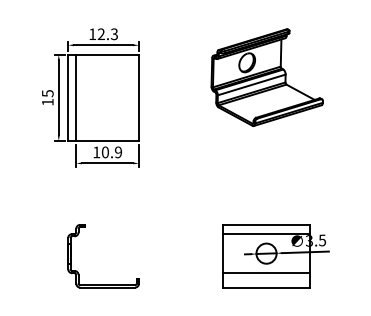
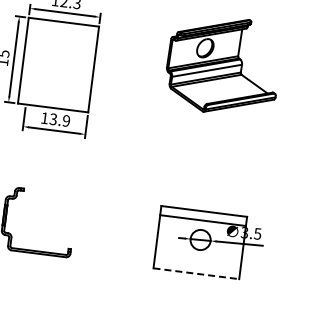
line: (76, 97) -> (31, 61), removed
text: (104, 152) -> (52, 119), 10.9 -> 13.9
line: (266, 273) -> (198, 259), removed
line: (267, 287) -> (197, 273), solid -> dashed

